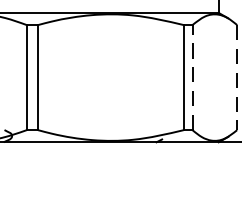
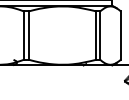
line: (193, 77) -> (100, 35), dashed -> solid
line: (236, 79) -> (120, 36), dashed -> solid

